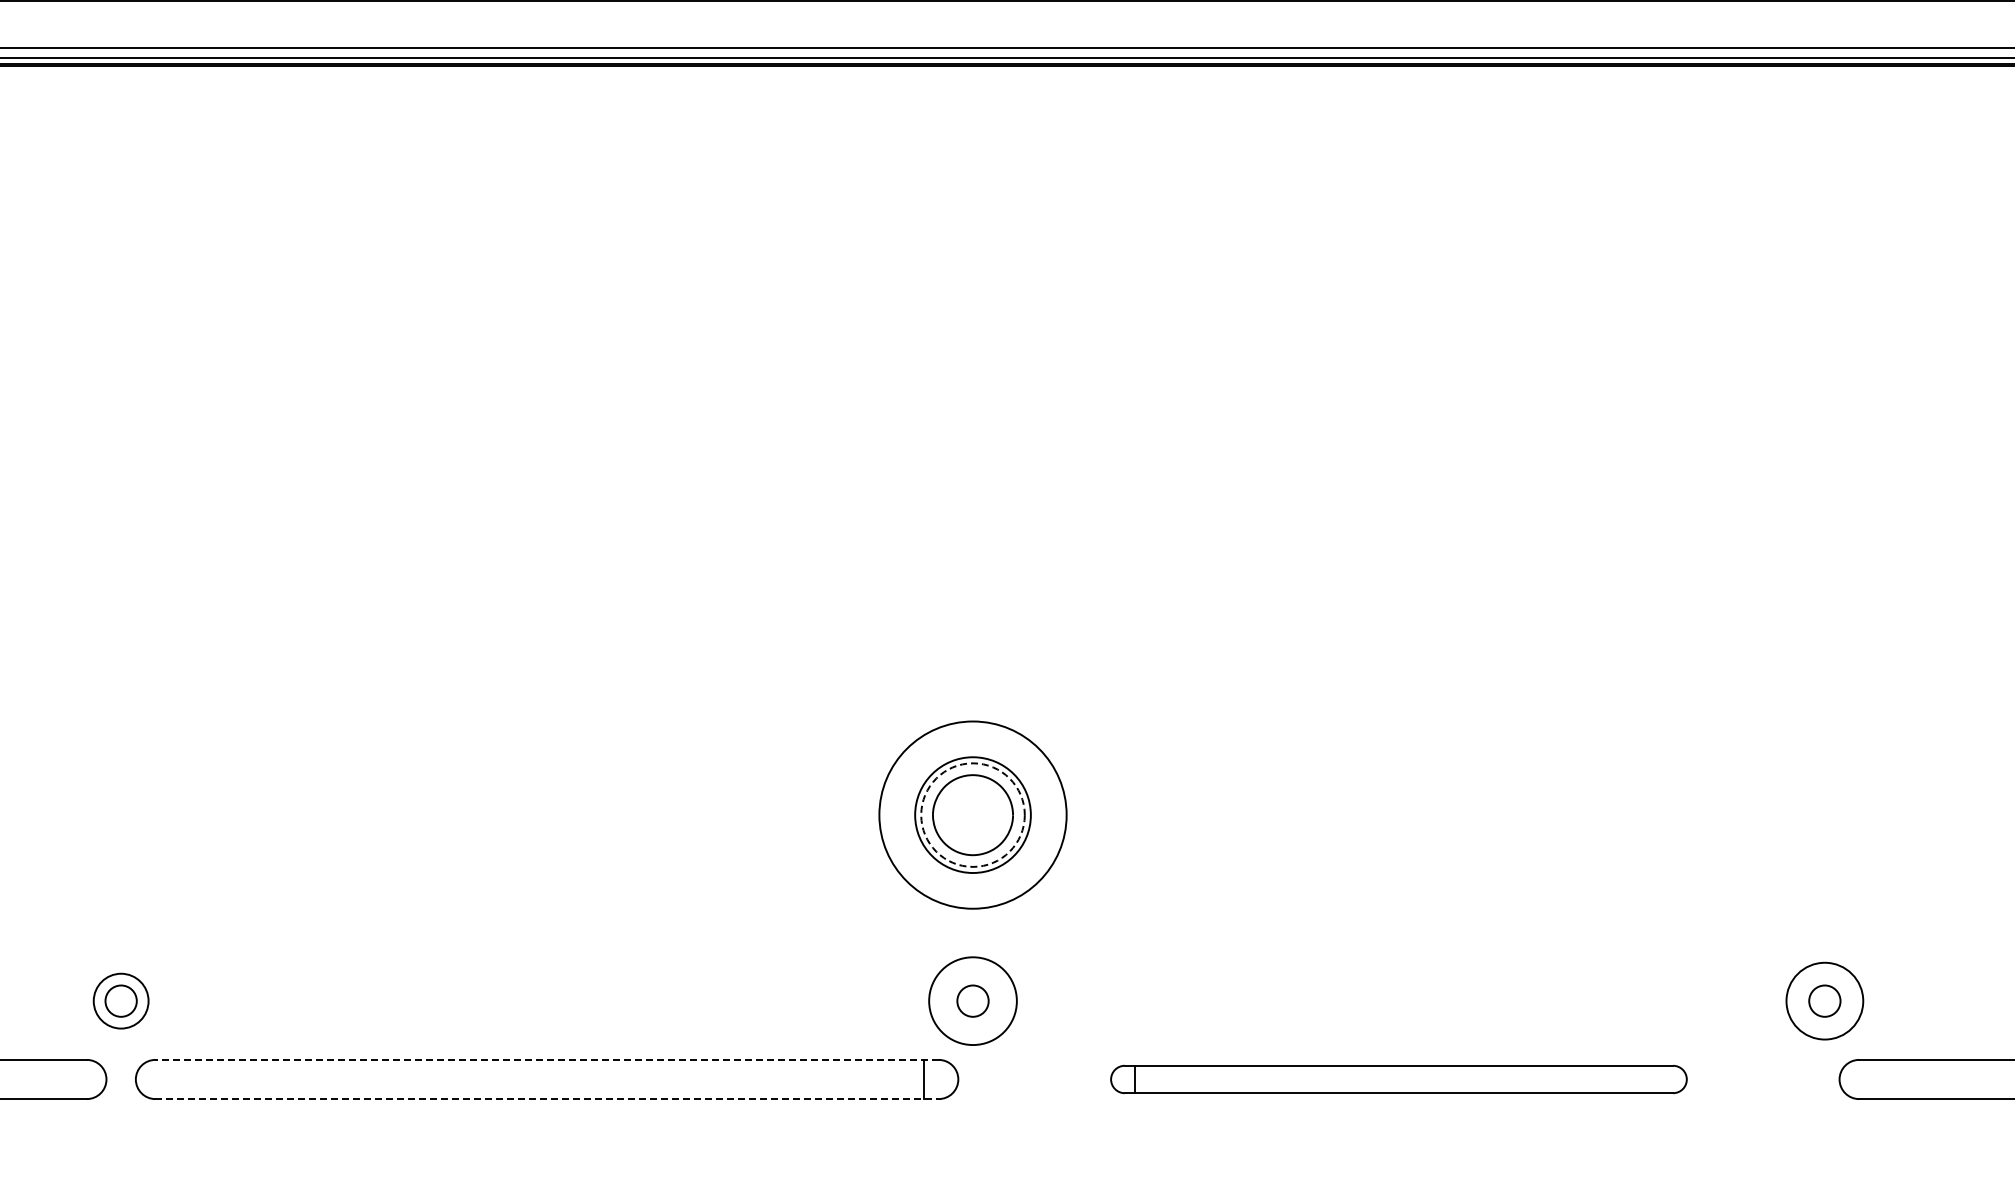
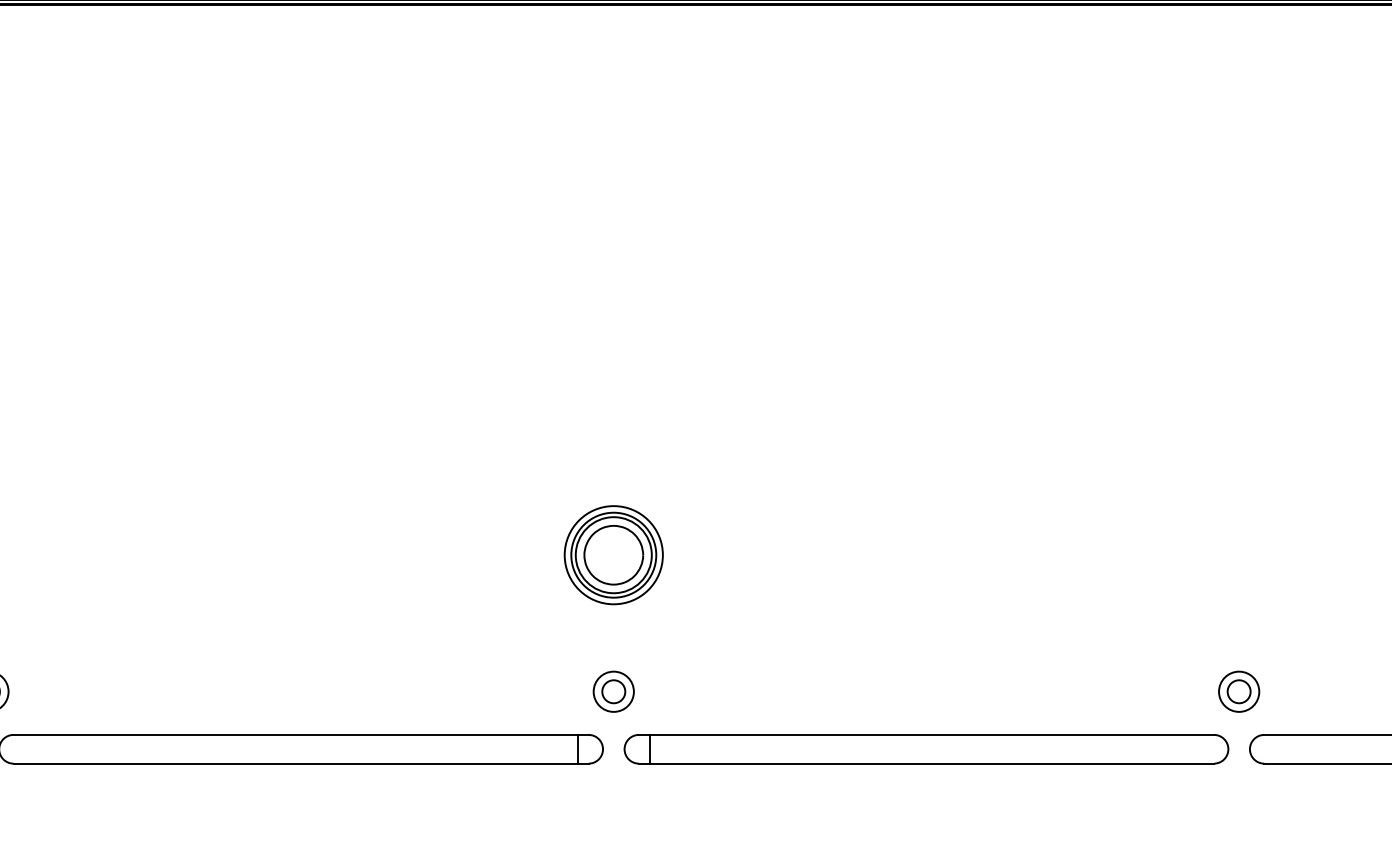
circle: (972, 814) -> (613, 554), dashed -> solid
circle: (972, 815) -> (613, 555), size x0.71
circle: (972, 1000) -> (613, 691), size x0.62
circle: (1824, 1000) -> (1238, 691), size x0.71
line: (547, 1059) -> (301, 734), dashed -> solid
part: (1398, 1079) -> (926, 749), size x1.43
line: (547, 1099) -> (301, 763), dashed -> solid

